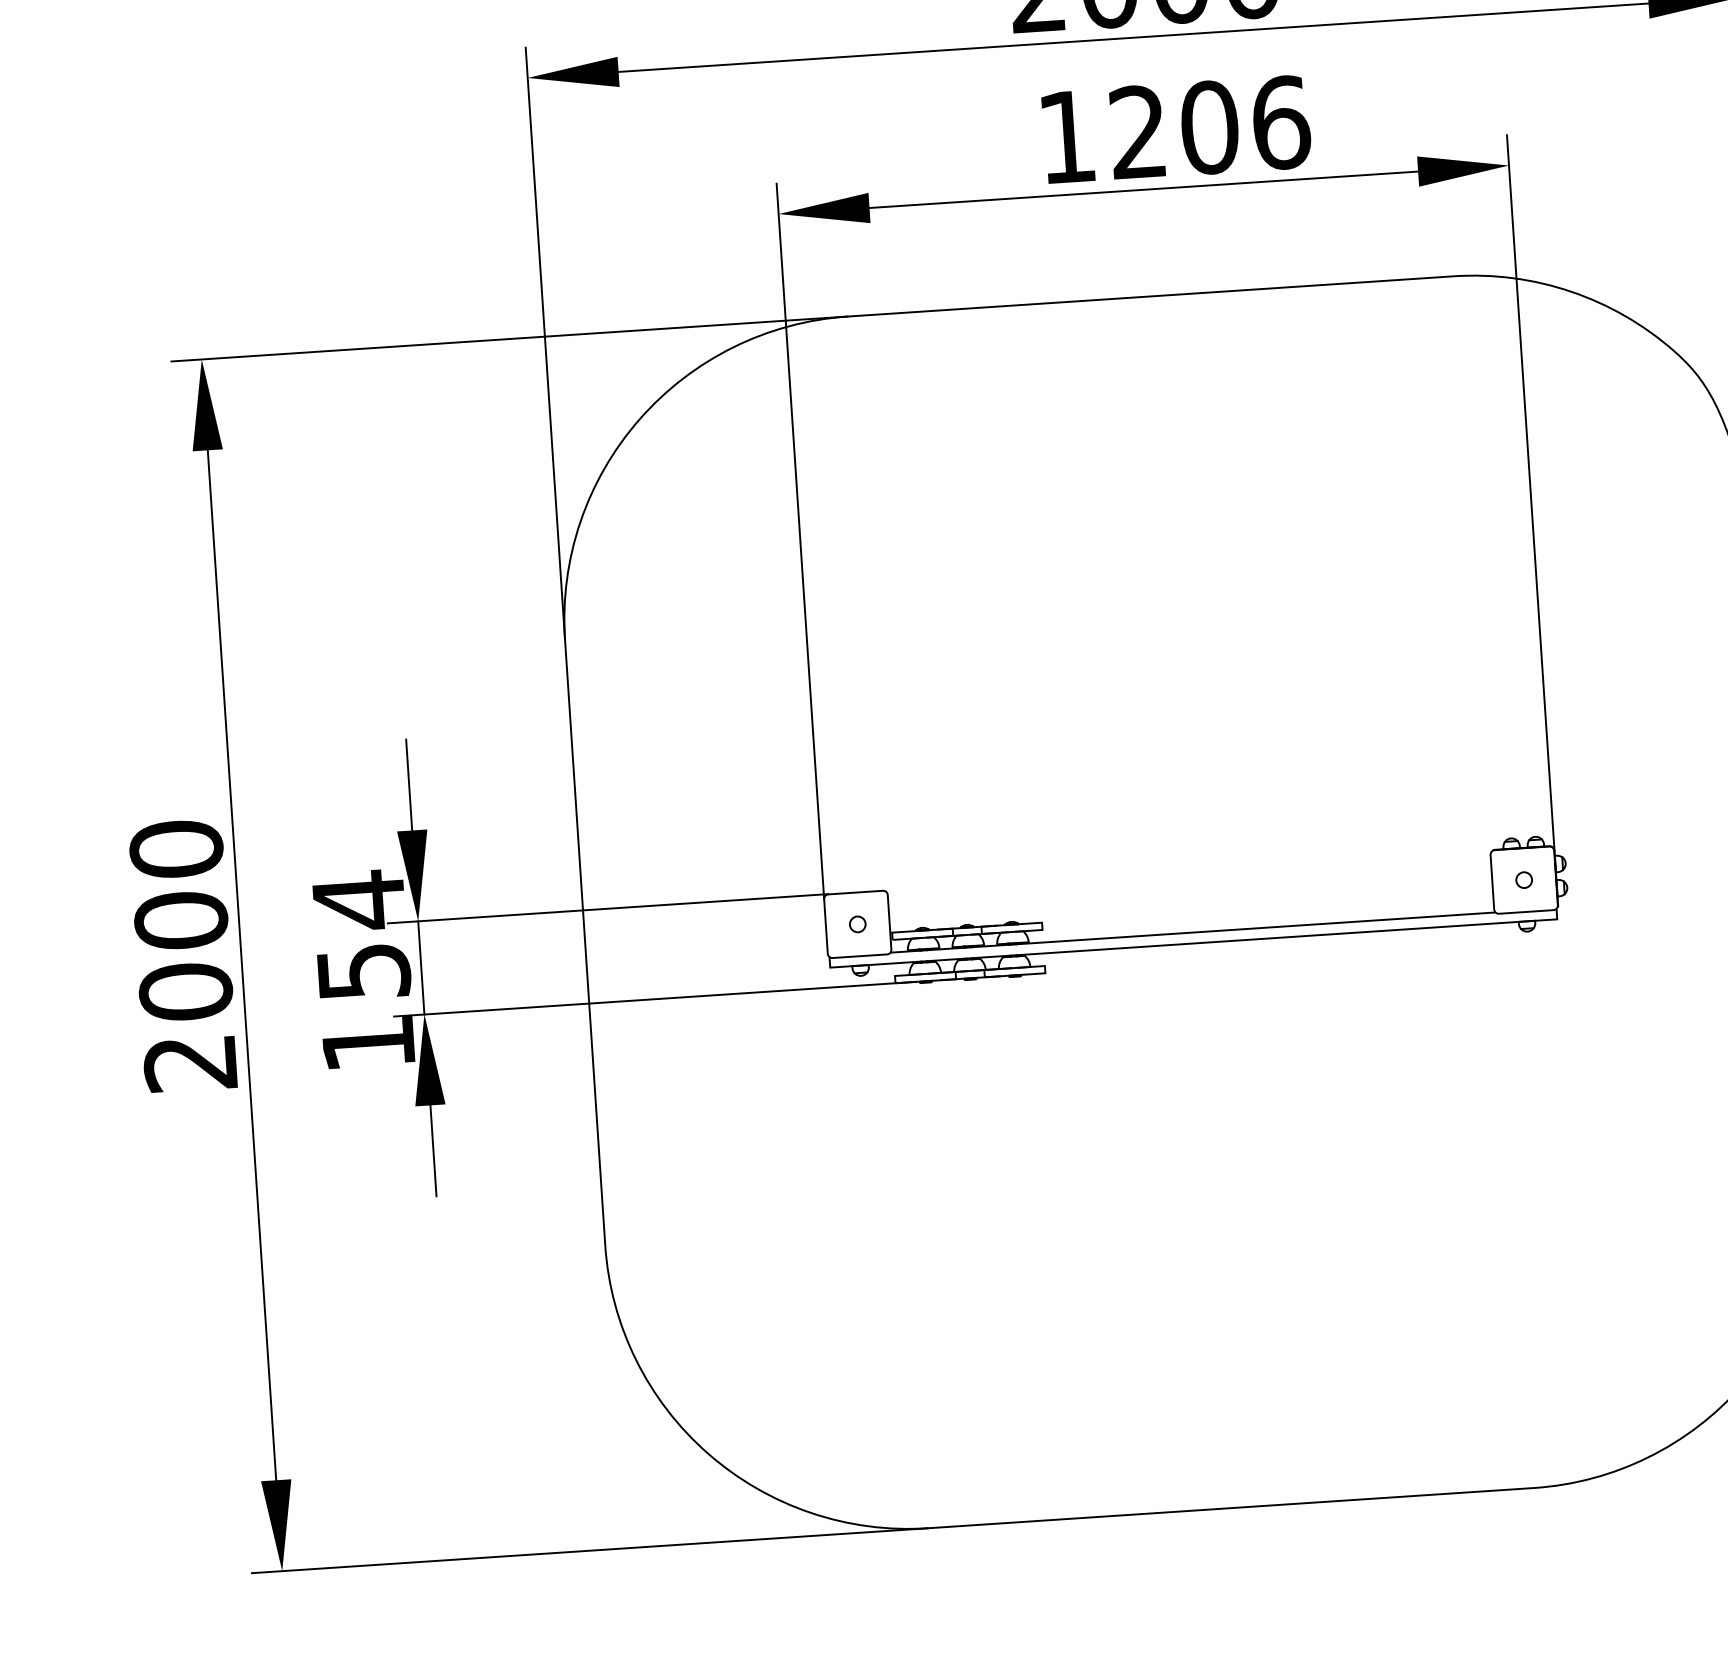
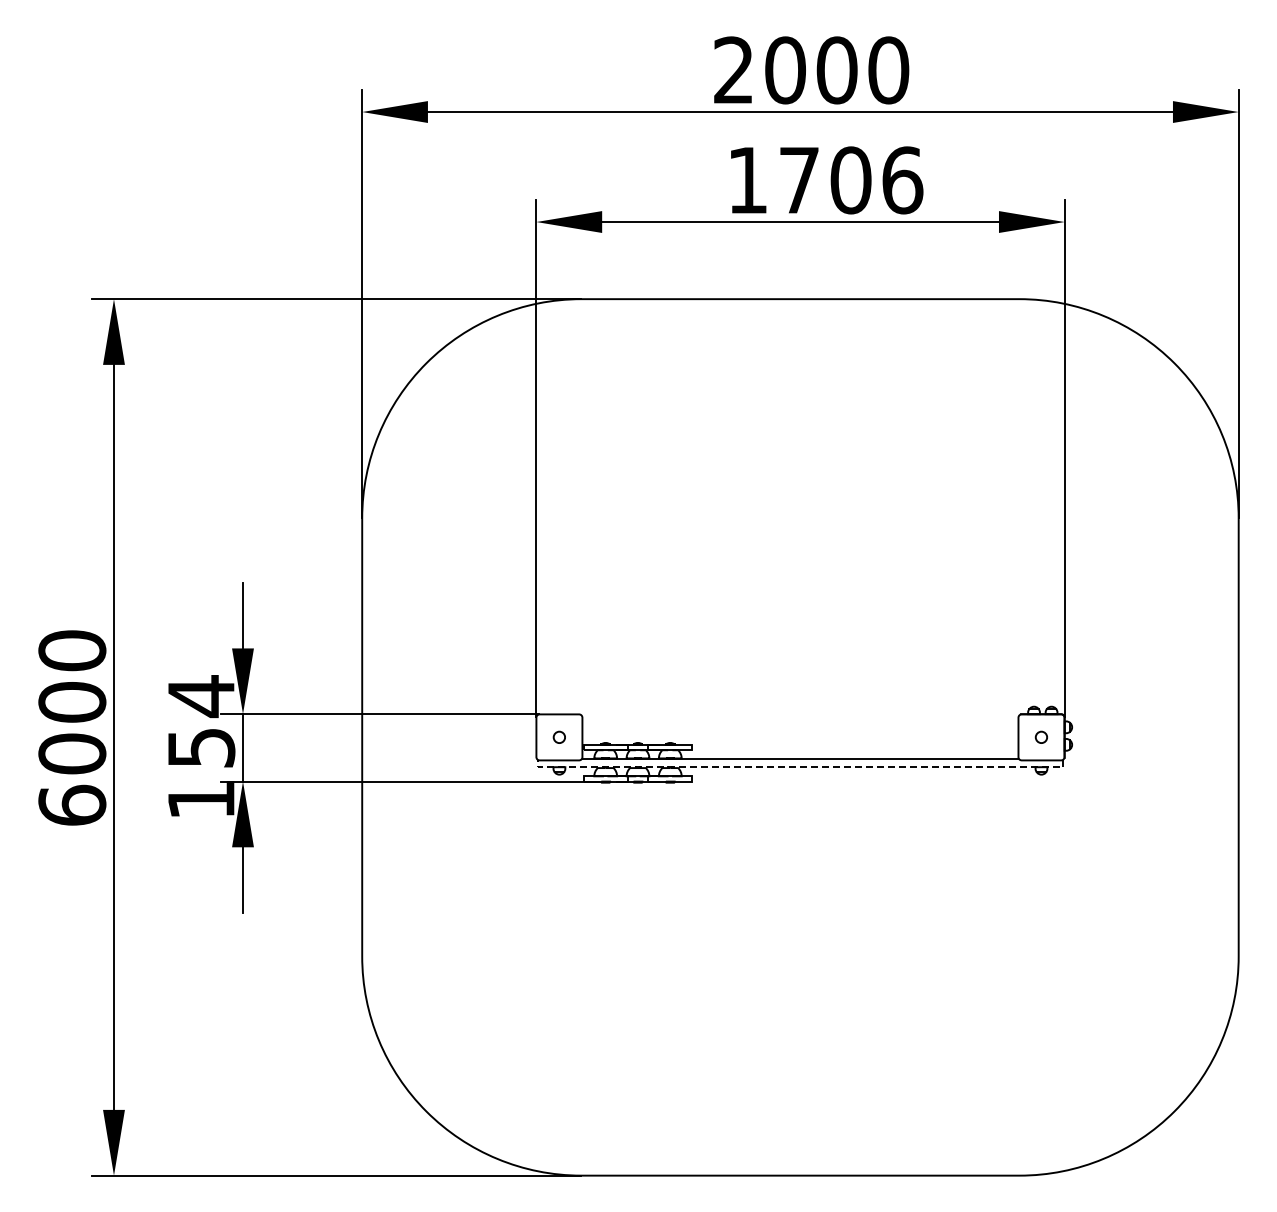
text: (1137, 131) -> (798, 179), 1206 -> 1706
line: (1193, 943) -> (800, 767), solid -> dashed
text: (190, 1061) -> (72, 804), 2000 -> 6000

